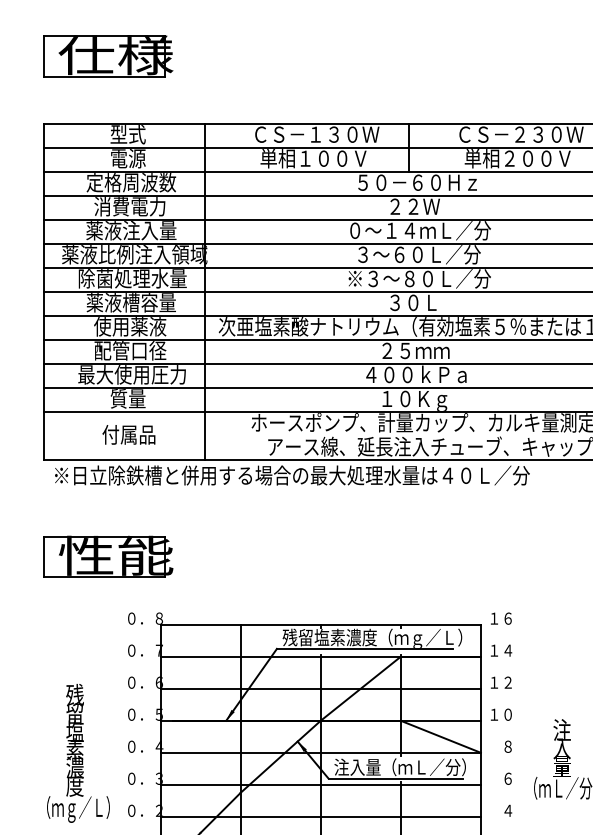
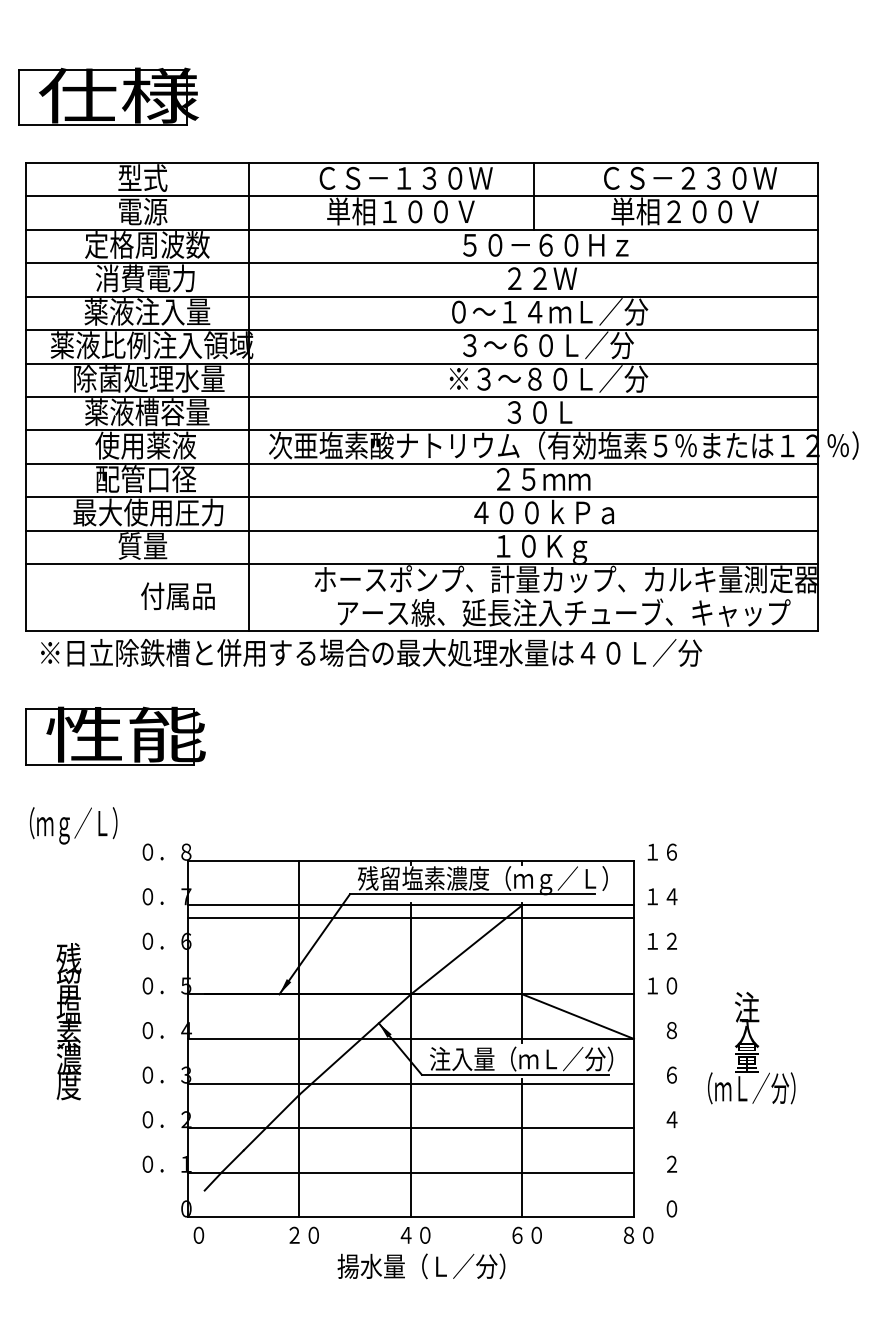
part: (108, 55) -> (108, 96), moved
text: (128, 435) -> (177, 596), moved
part: (108, 556) -> (115, 735), moved
line: (320, 688) -> (410, 917), moved
text: (78, 809) -> (73, 825), moved

